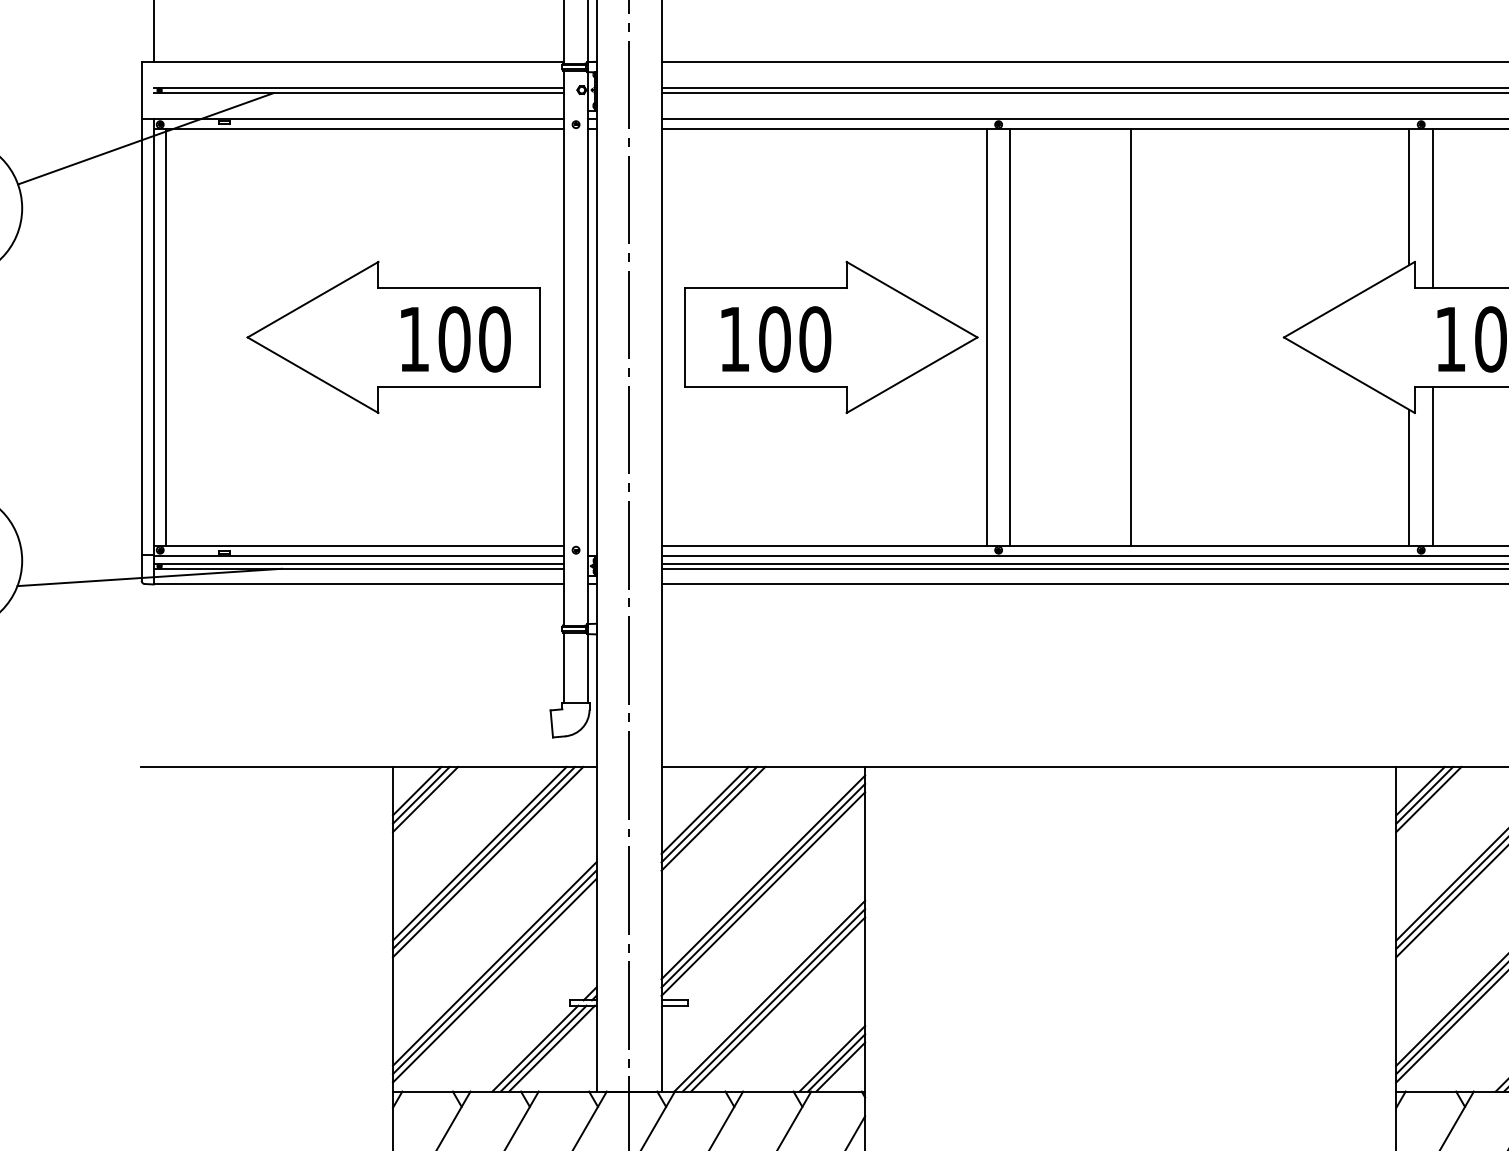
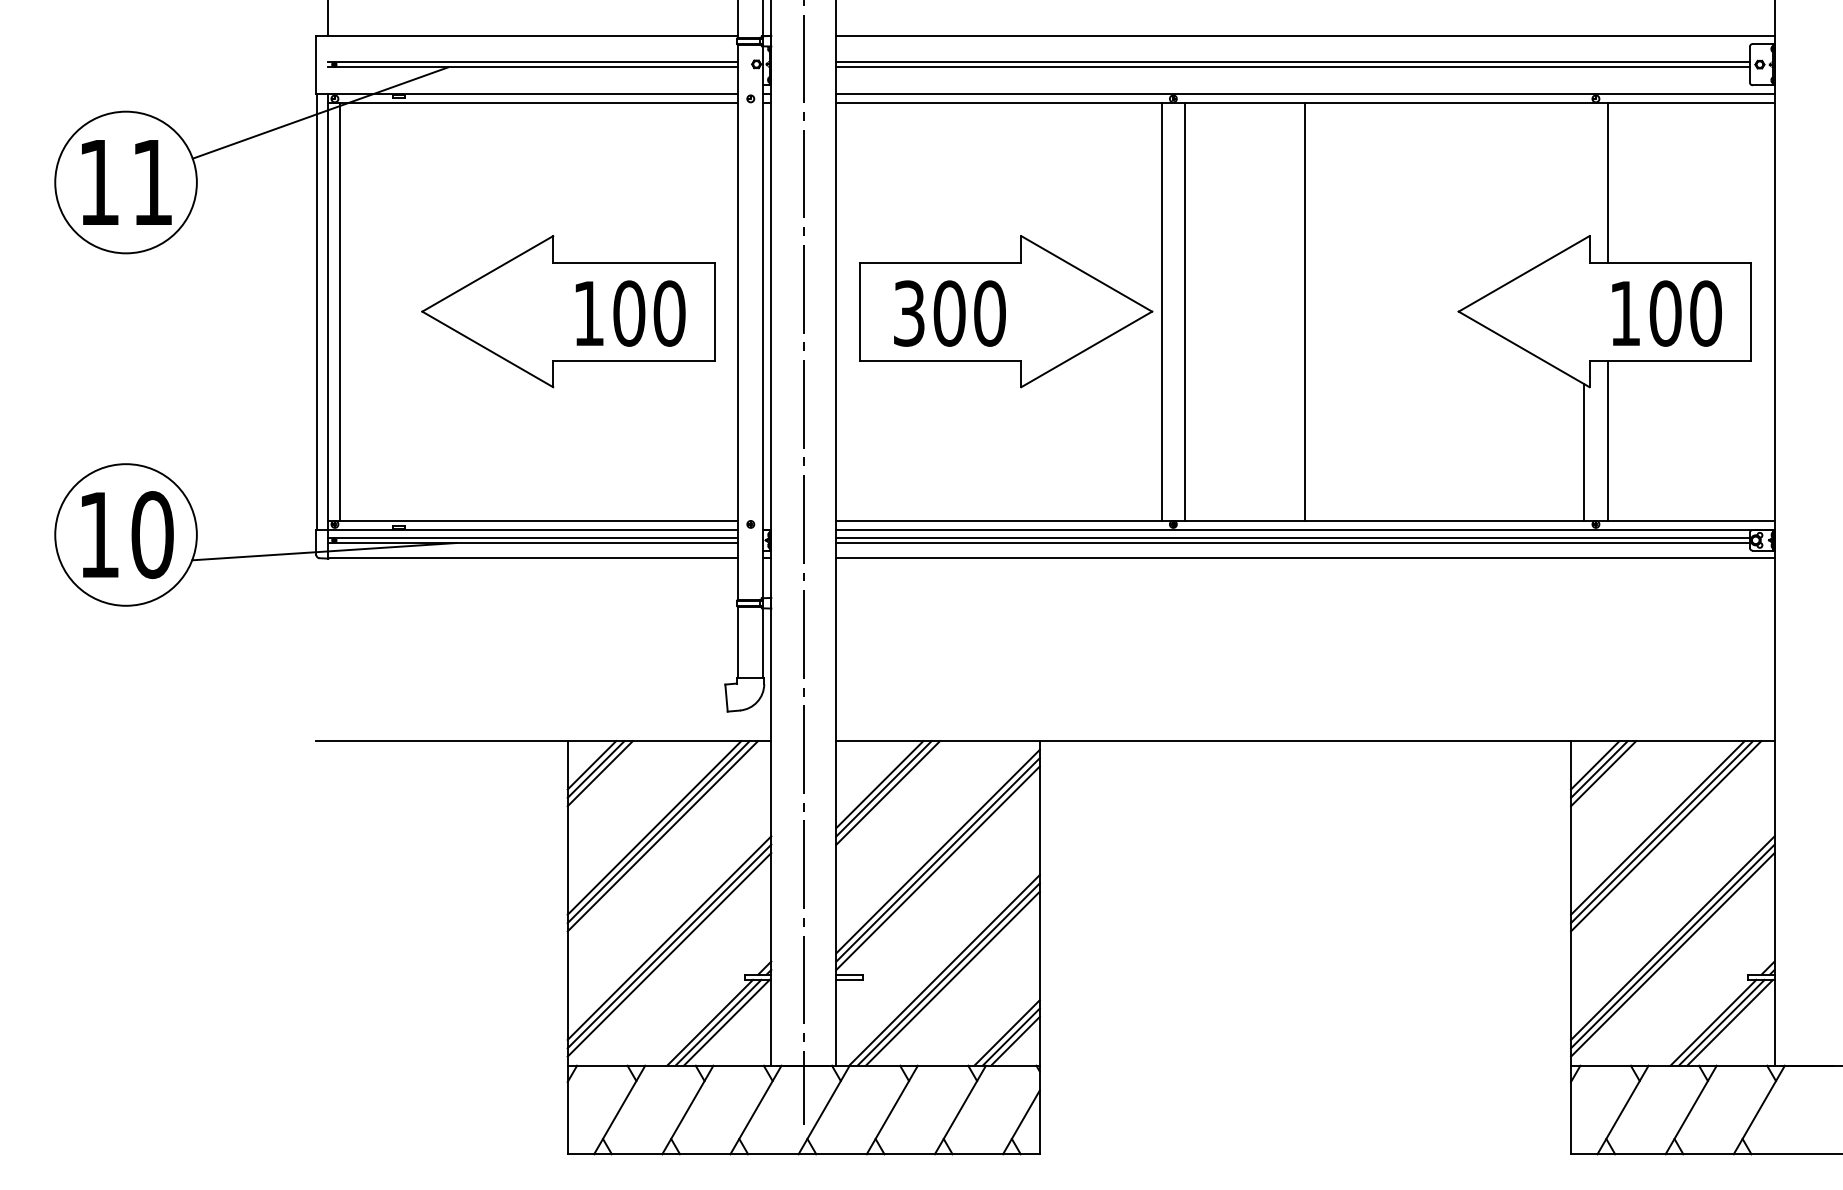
line: (1409, 196) -> (1584, 170), removed
text: (734, 339) -> (909, 313), 100 -> 300

